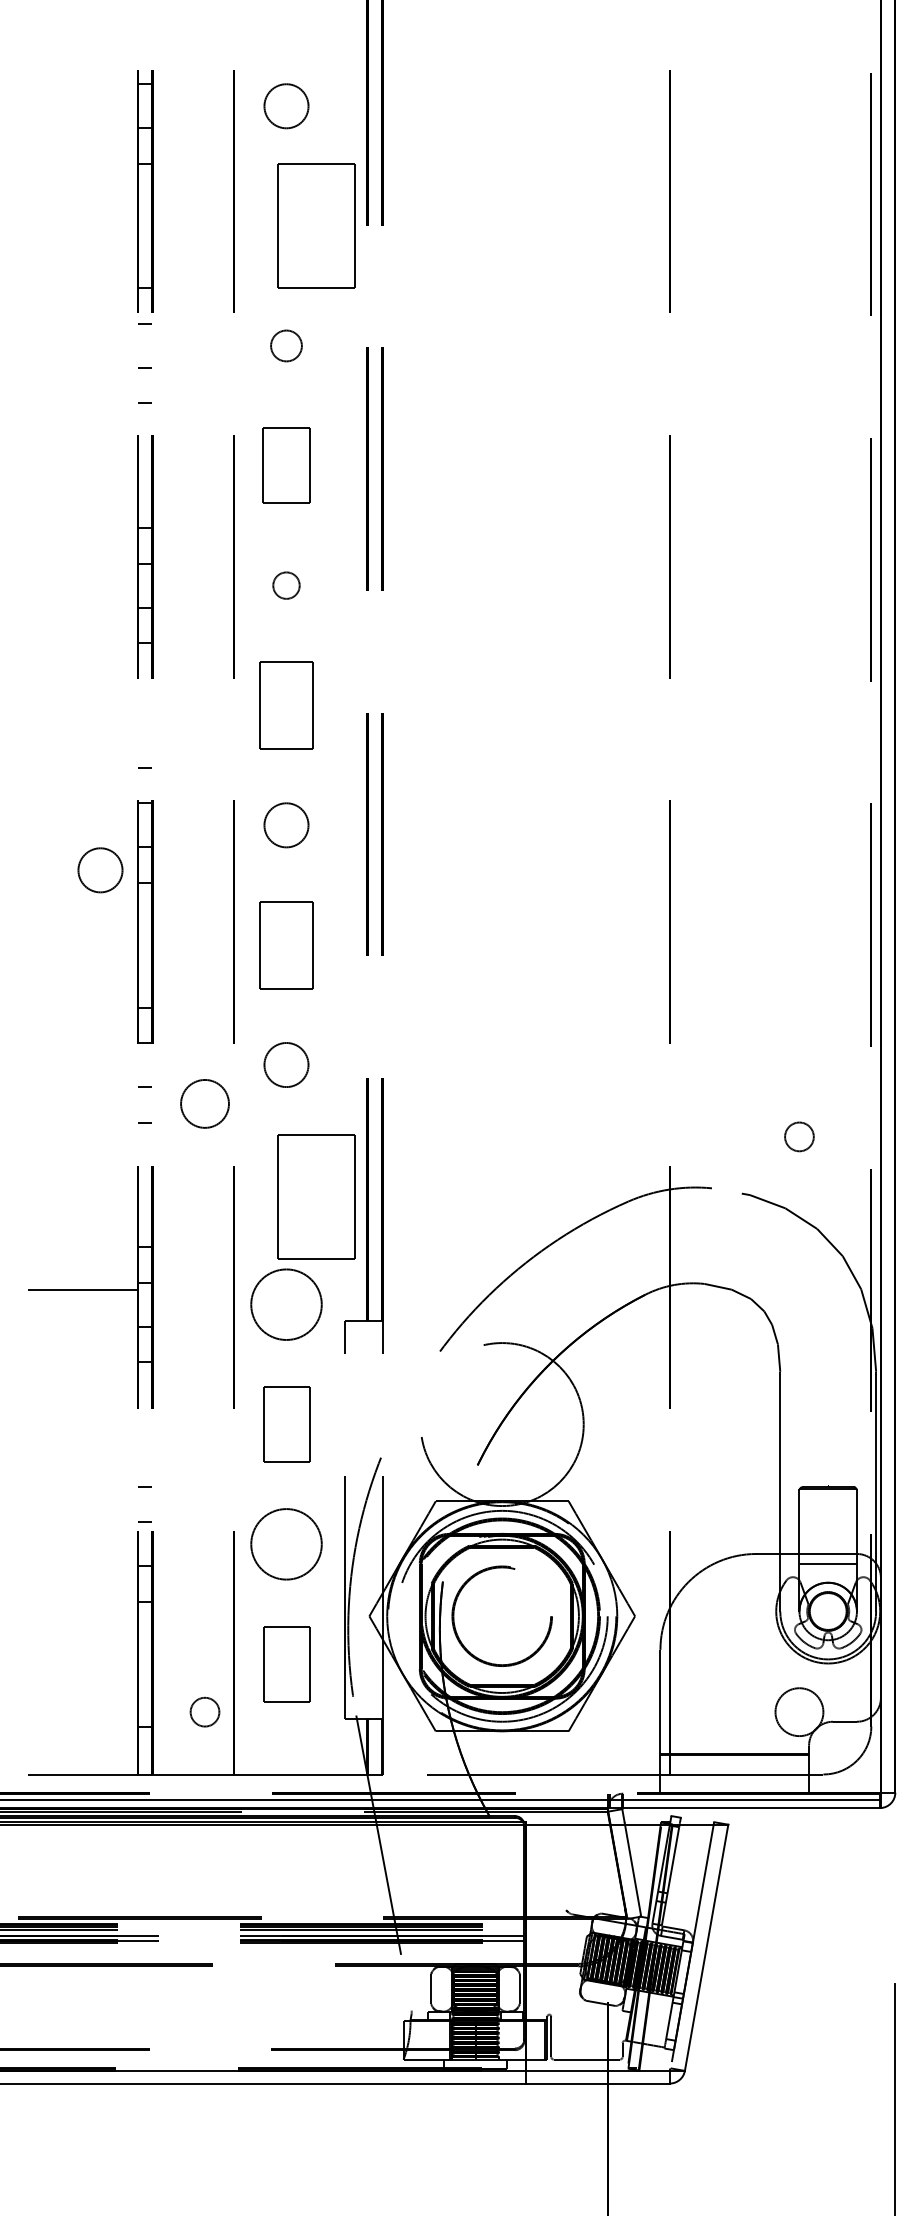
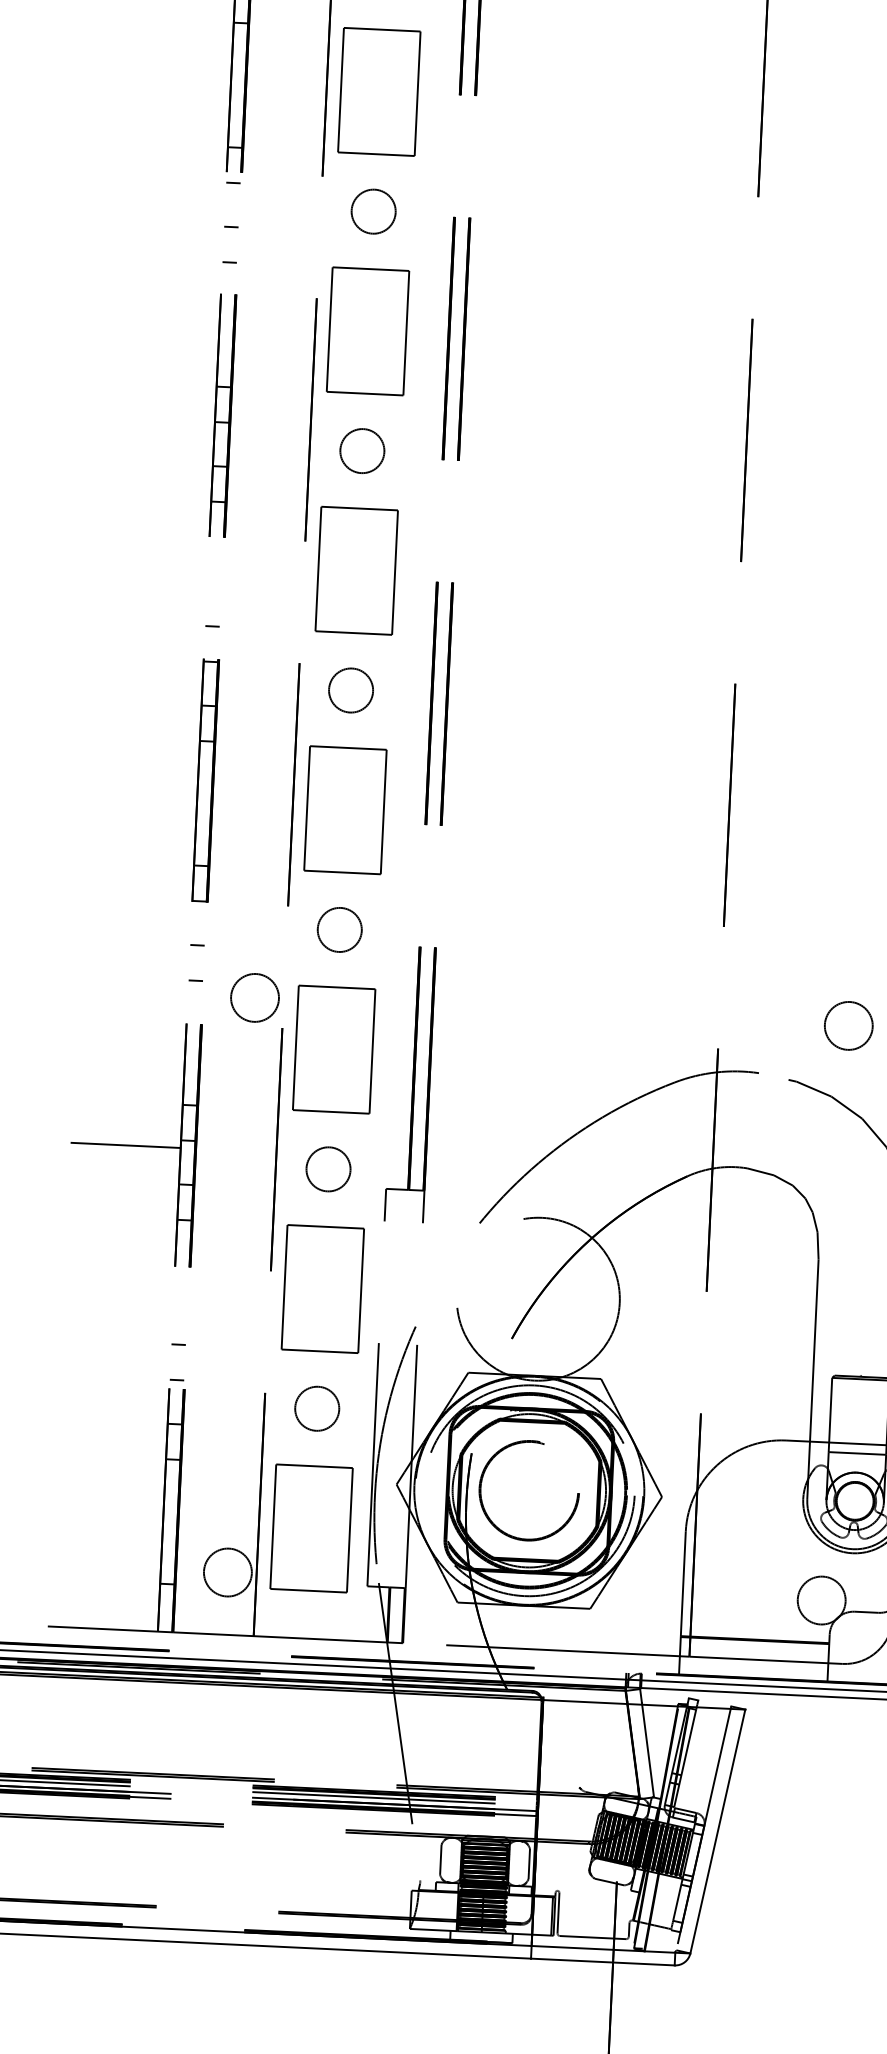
part: (316, 225) -> (379, 91), moved
circle: (286, 345) -> (373, 211), size x1.43
part: (286, 465) -> (368, 331), size x1.67
circle: (286, 585) -> (362, 450), size x1.67
part: (286, 705) -> (356, 570), size x1.43
circle: (100, 870) -> (163, 726), removed
part: (286, 945) -> (345, 810), size x1.43
circle: (204, 1103) -> (254, 997), moved
circle: (799, 1136) -> (848, 1025), size x1.67
part: (316, 1196) -> (334, 1049), moved
circle: (286, 1304) -> (328, 1169), size x0.62
part: (286, 1424) -> (322, 1289), size x1.67
circle: (286, 1544) -> (317, 1408), size x0.62
part: (286, 1664) -> (311, 1528), size x1.67
circle: (205, 1712) -> (228, 1572), size x1.67

